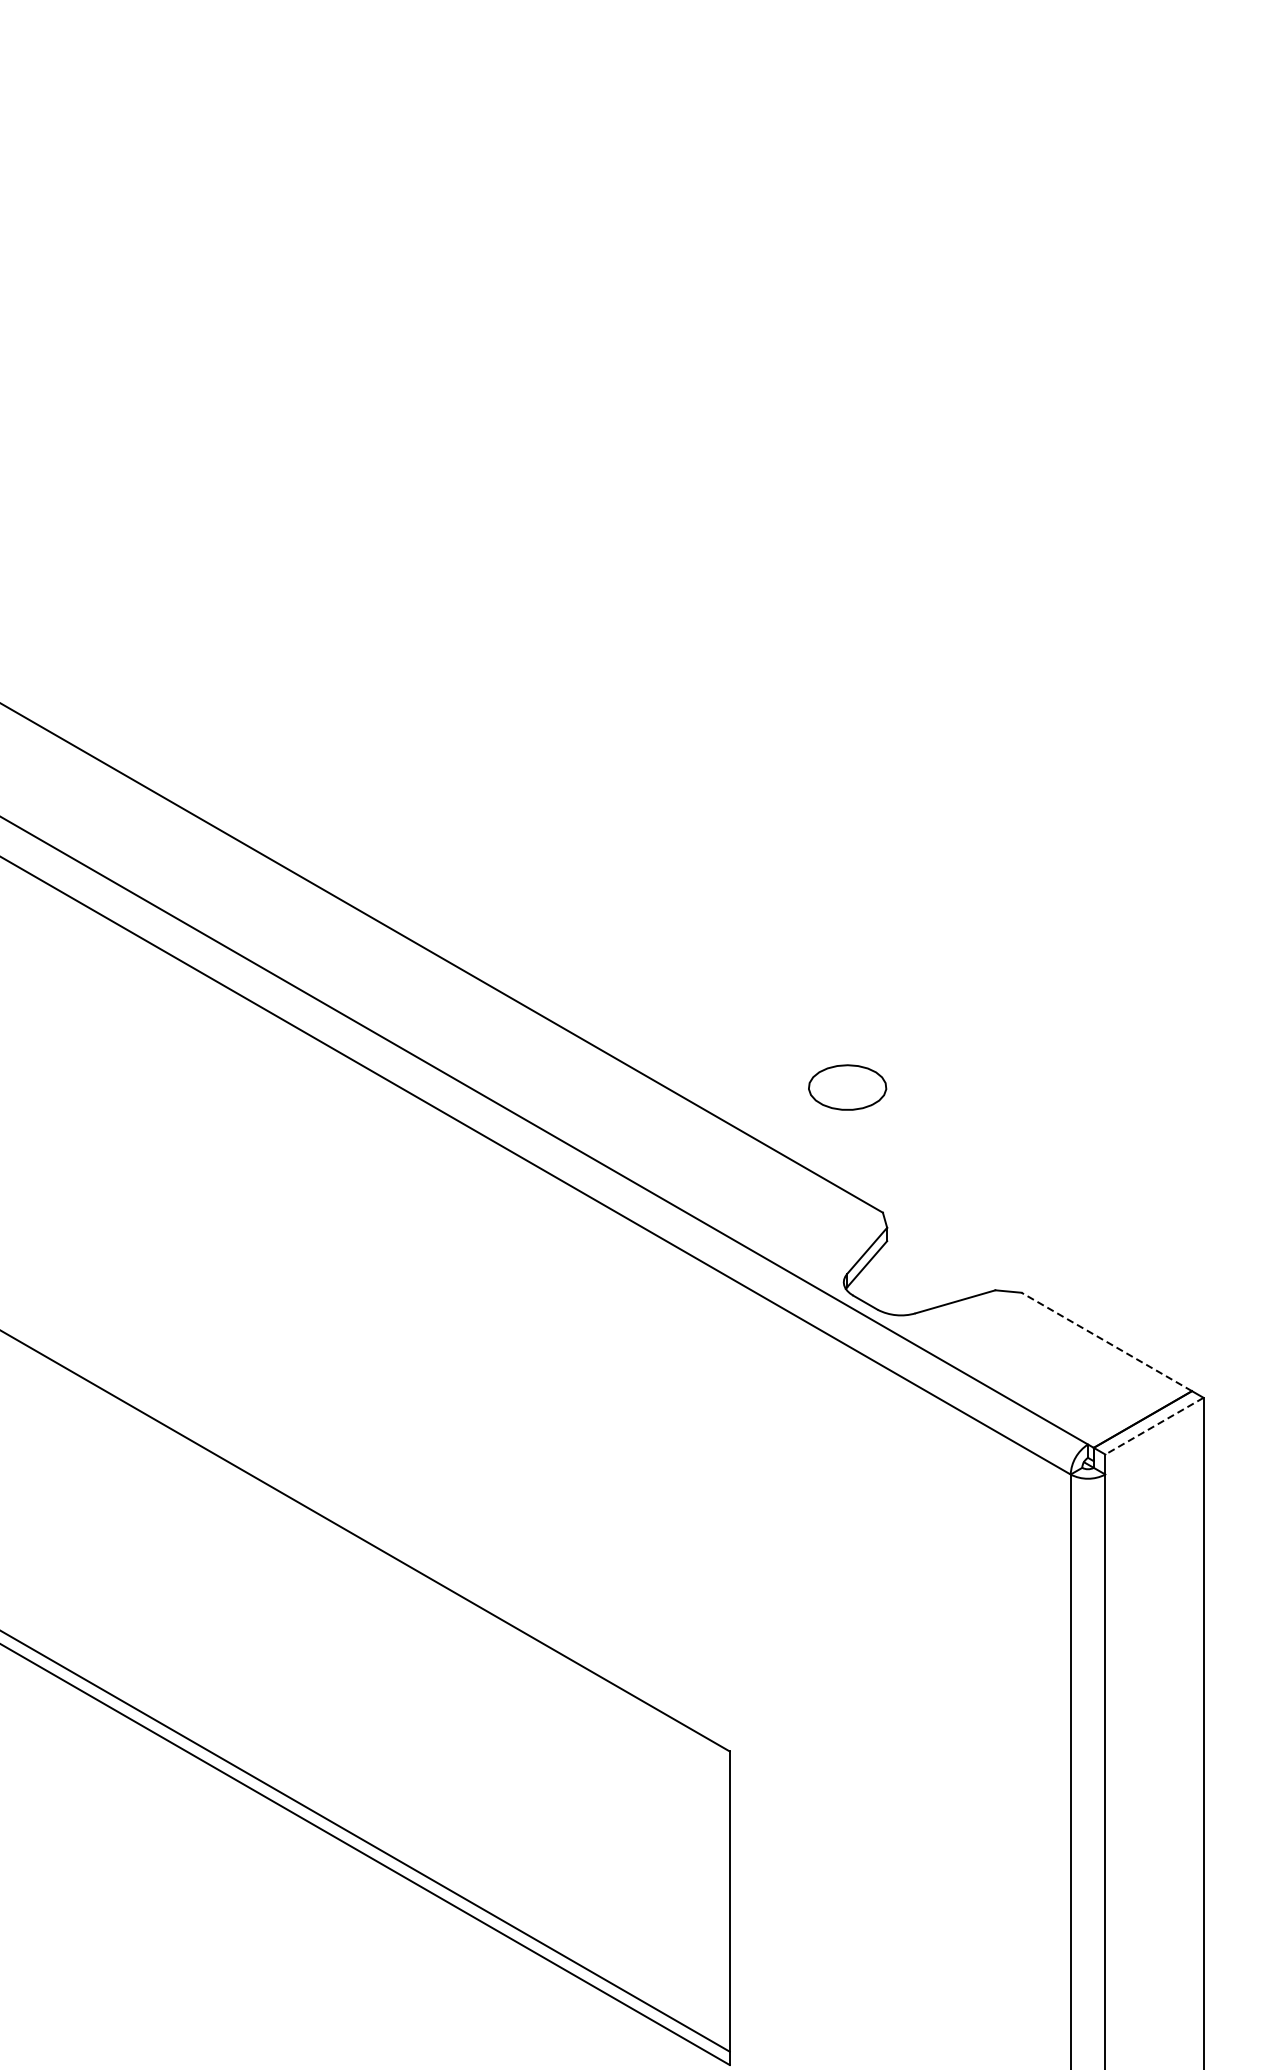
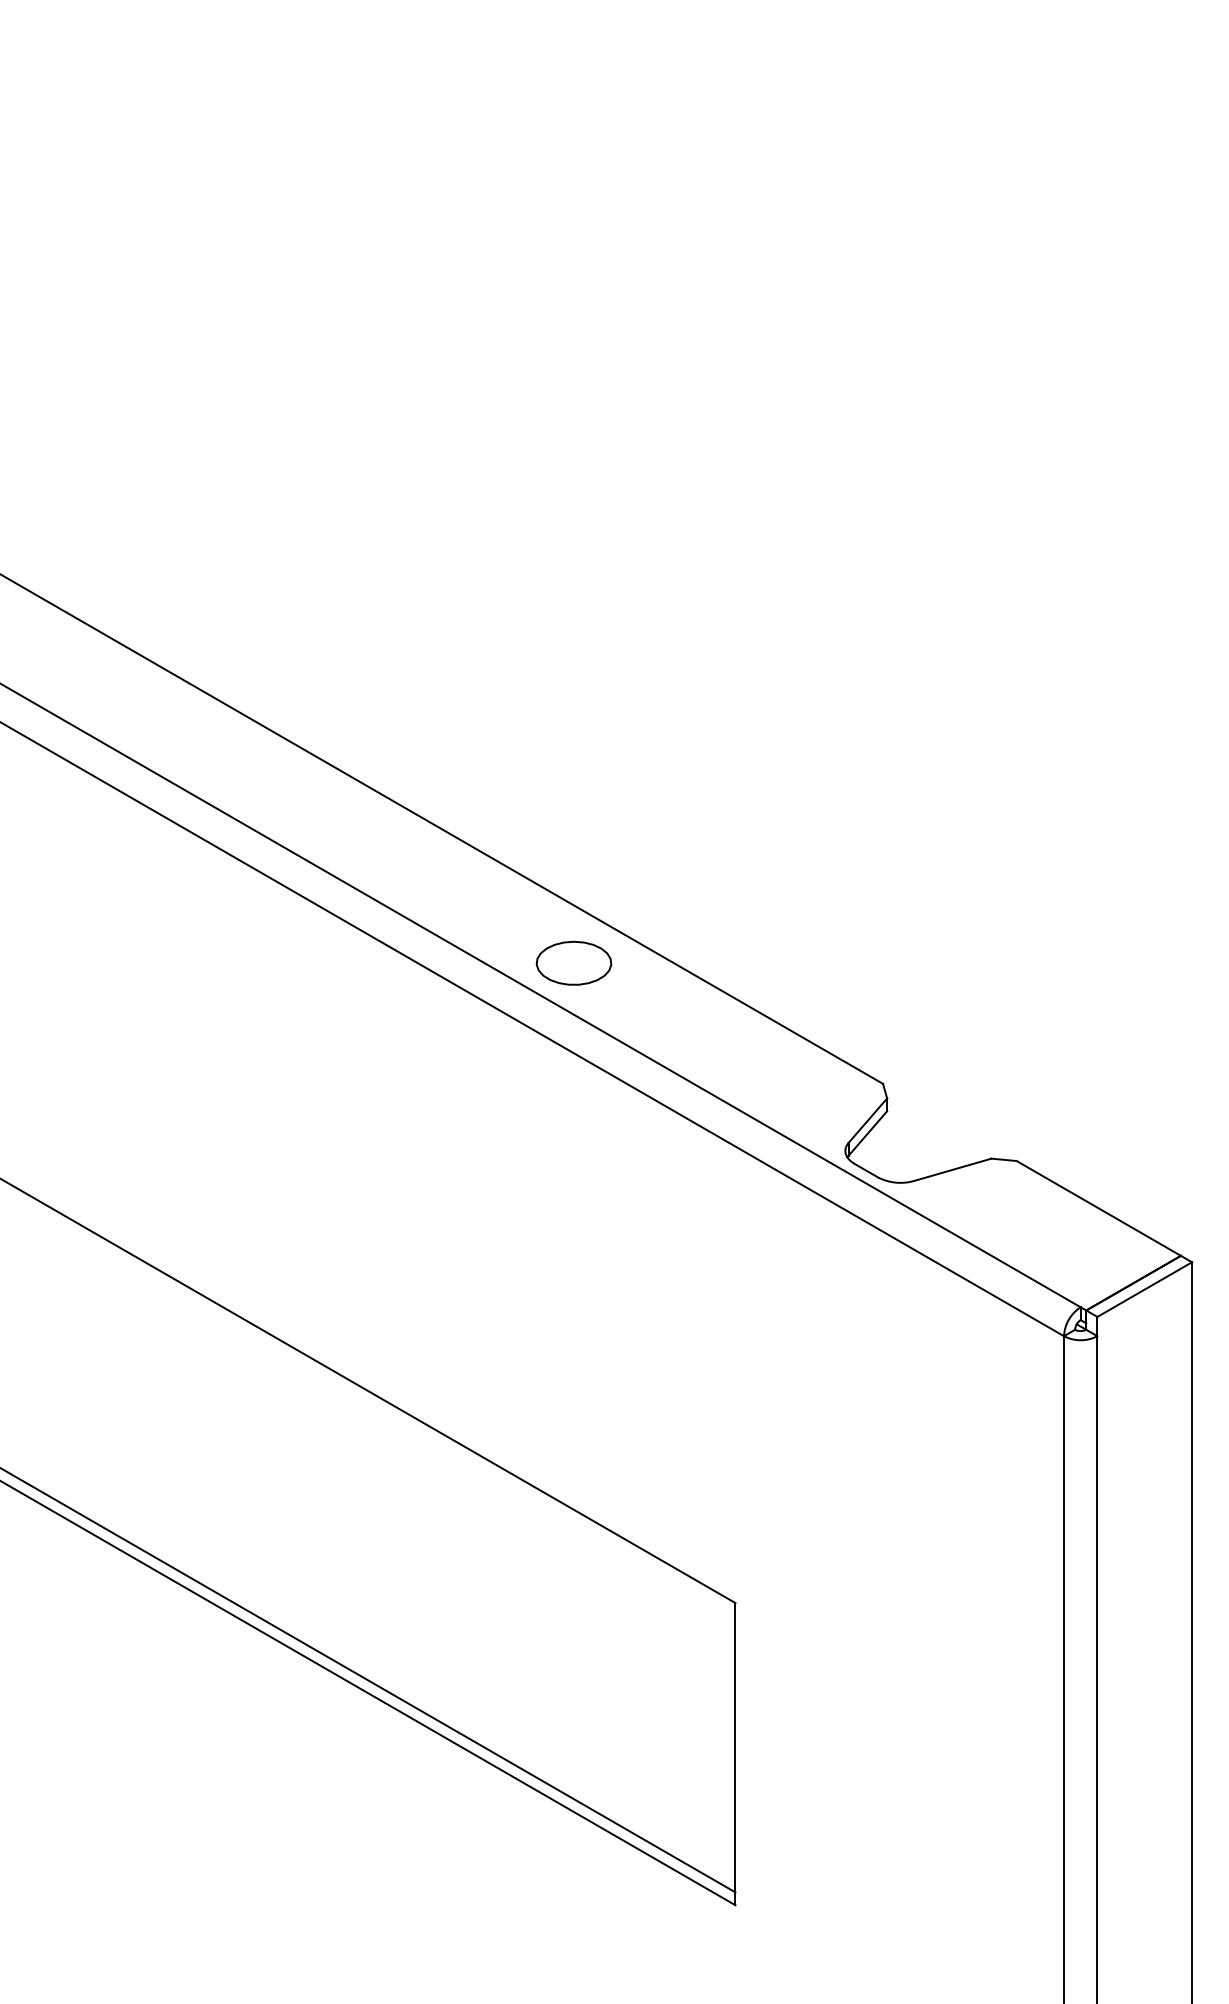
part: (847, 1086) -> (573, 962), moved
line: (1106, 1342) -> (1098, 1208), dashed -> solid
line: (1154, 1426) -> (1144, 1289), dashed -> solid

